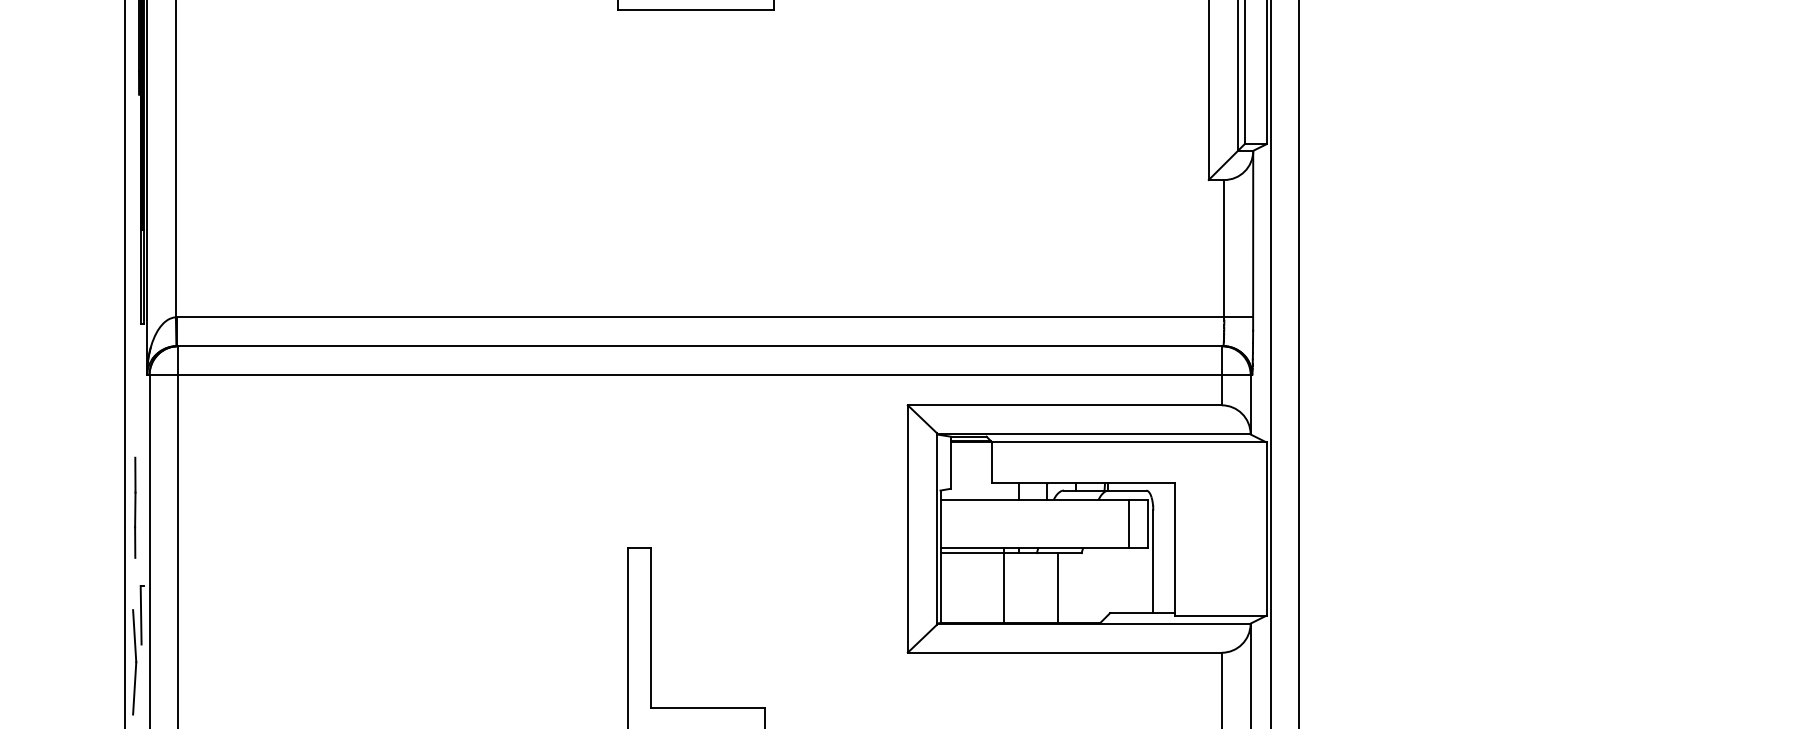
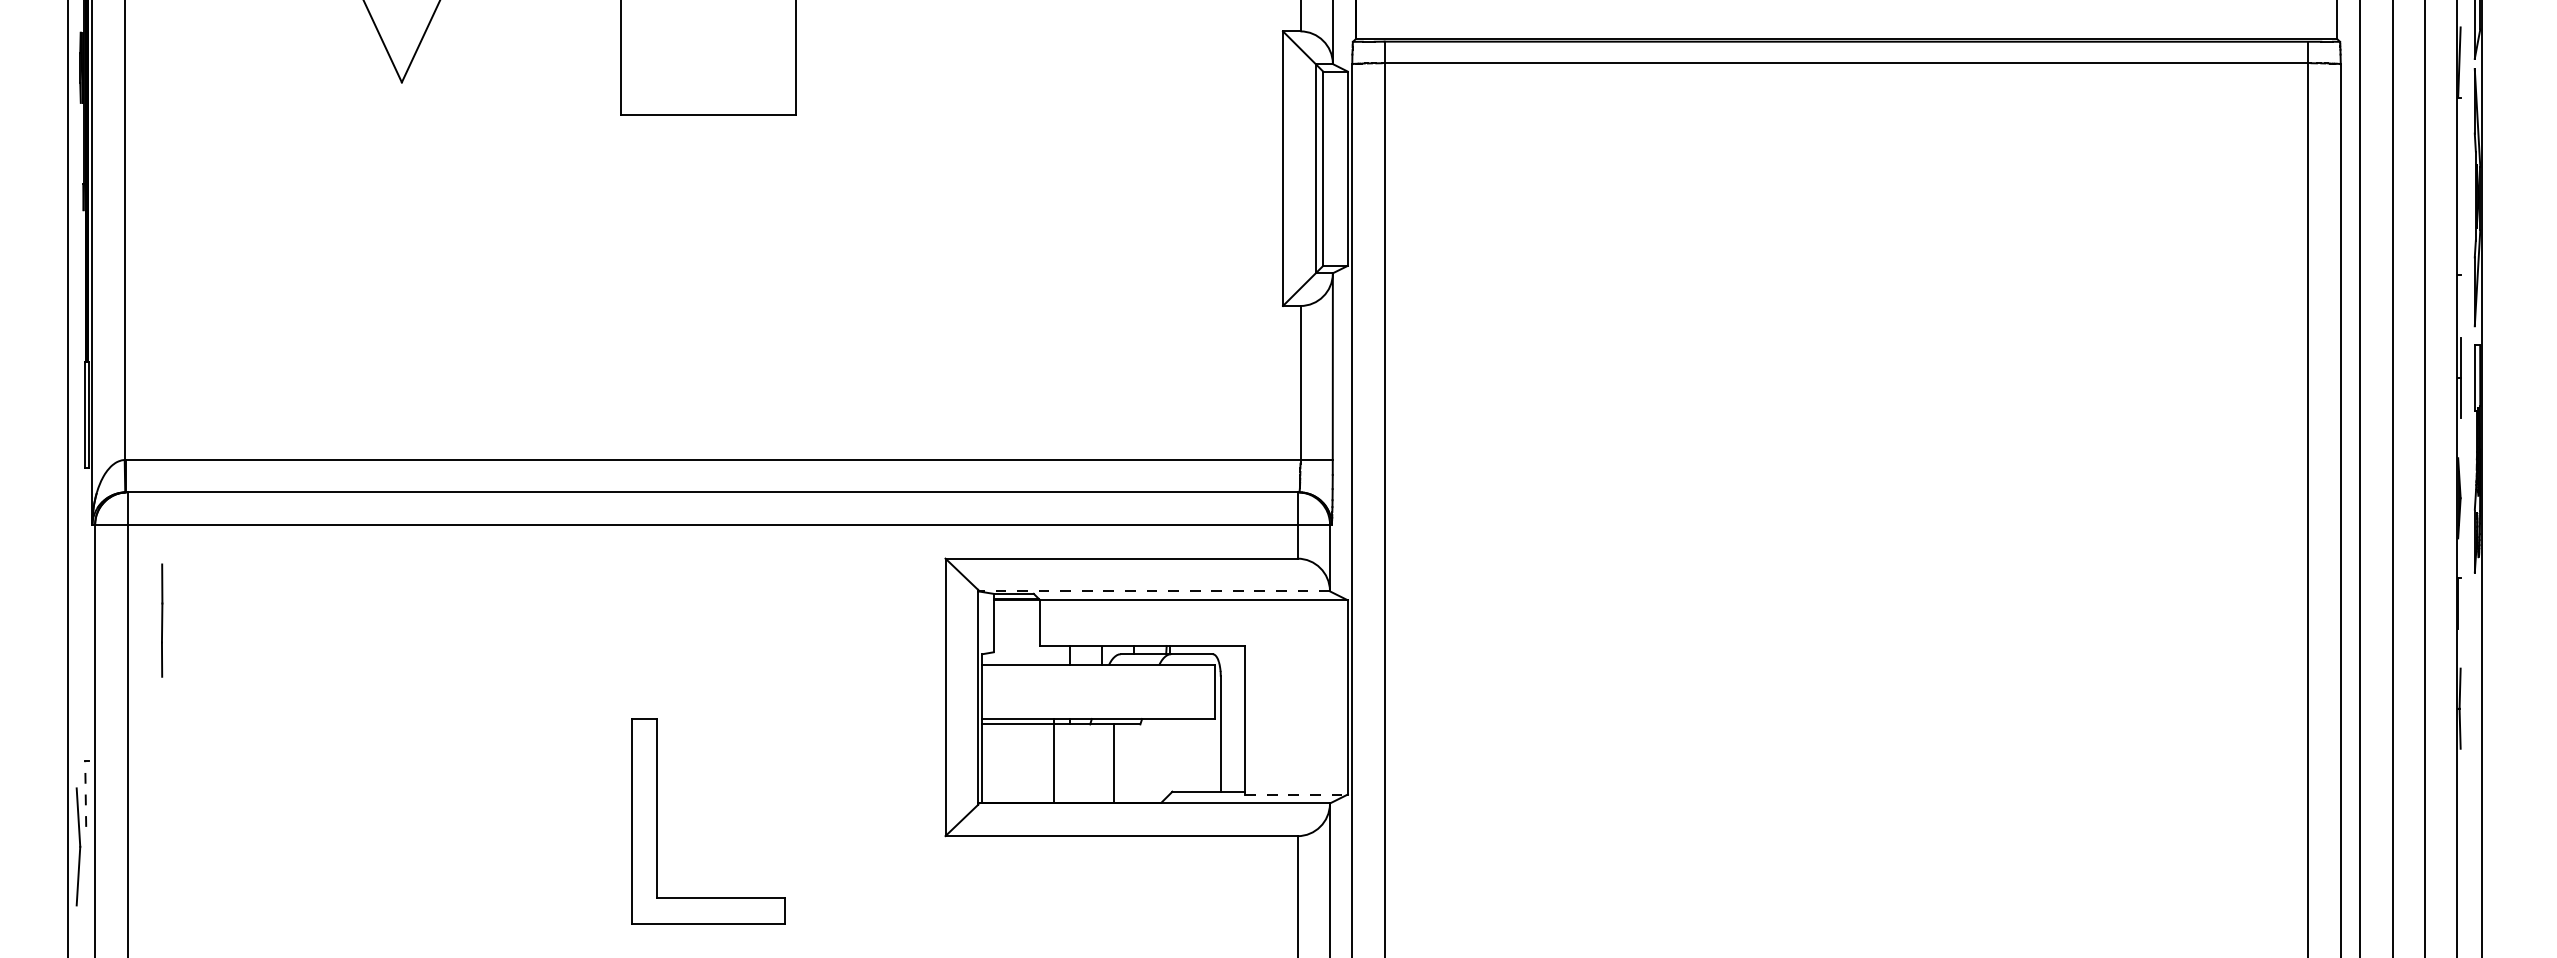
line: (1094, 434) -> (1154, 591), solid -> dashed
line: (135, 507) -> (162, 620), moved
line: (1128, 524) -> (1193, 692), removed
line: (140, 615) -> (85, 794), solid -> dashed
line: (1221, 615) -> (1297, 794), solid -> dashed

